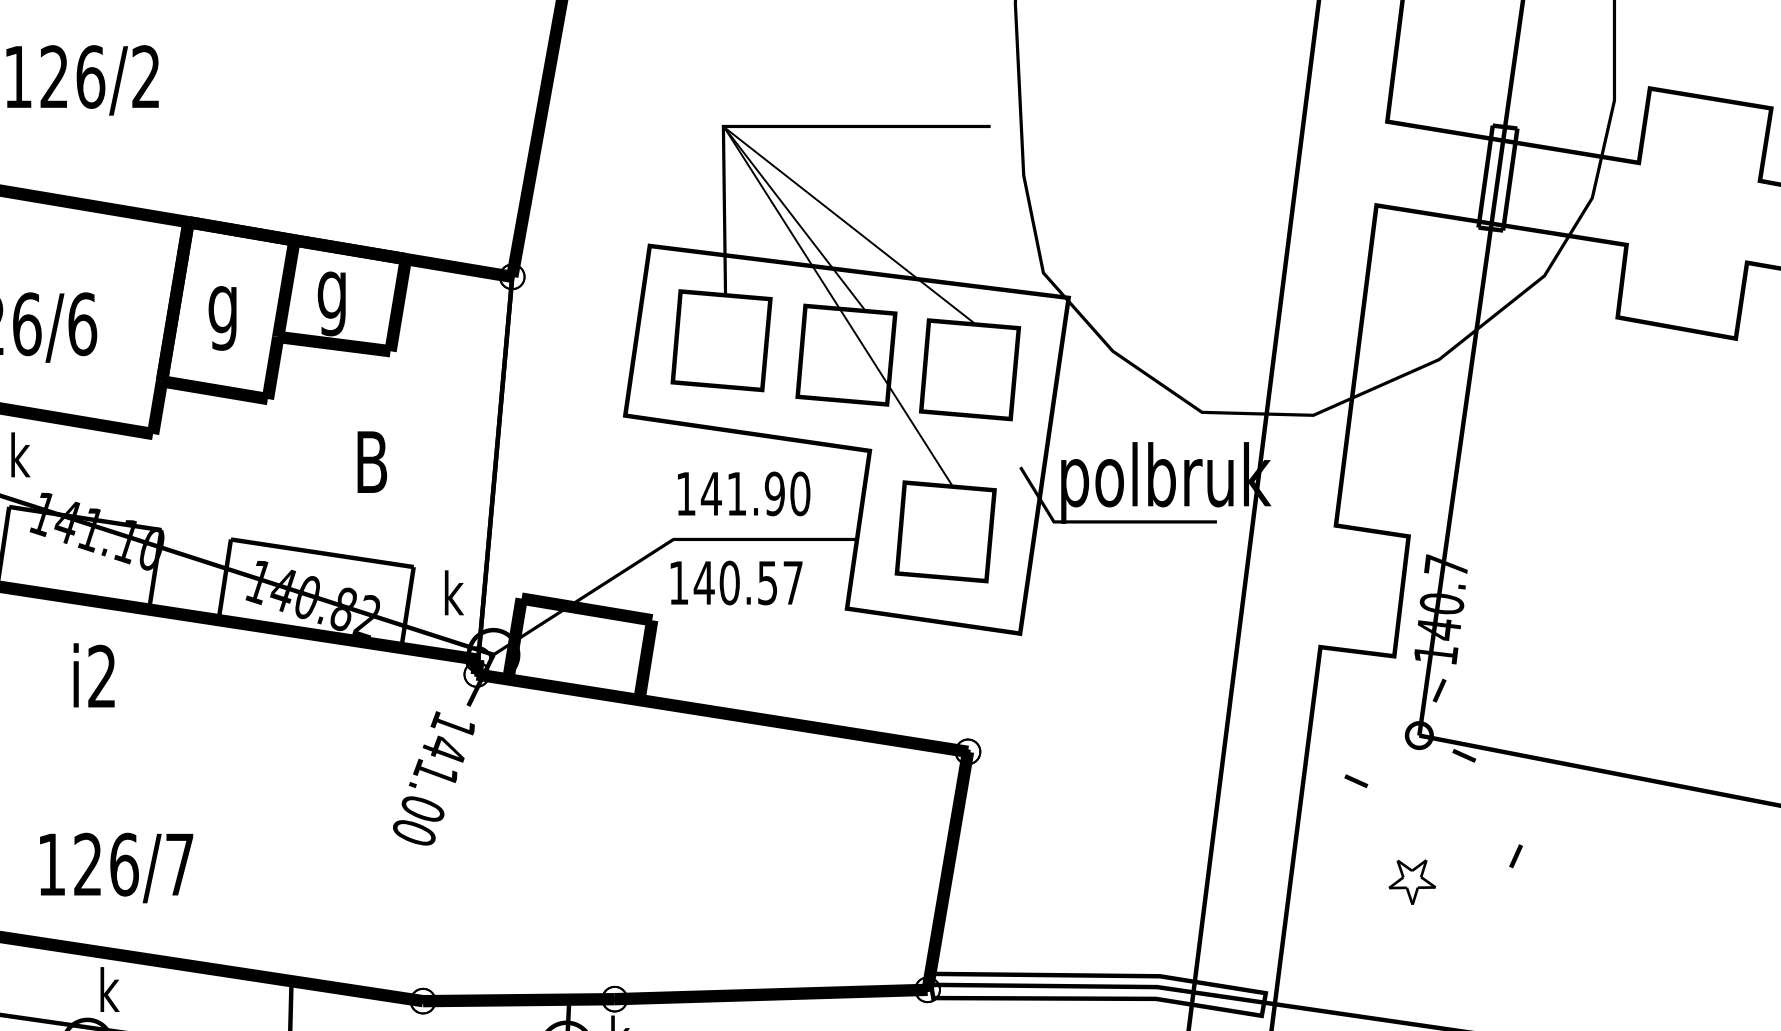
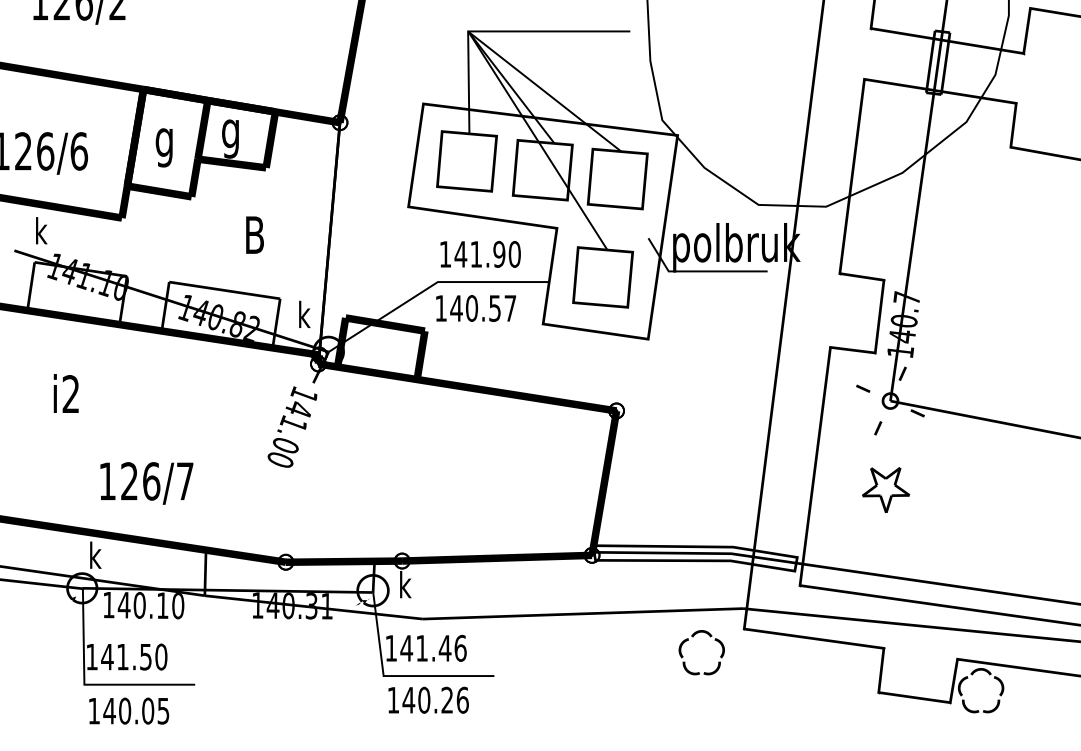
text: (92, 675) -> (65, 393), moved
line: (1356, 780) -> (863, 388), moved
line: (1516, 856) -> (878, 428), moved
text: (115, 868) -> (146, 483), moved
part: (1412, 881) -> (886, 489), size x1.67

